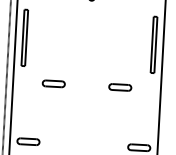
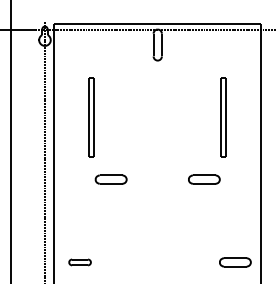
part: (25, 37) -> (91, 117), moved
part: (154, 44) -> (223, 117), moved
part: (28, 141) -> (79, 262), size x0.7

